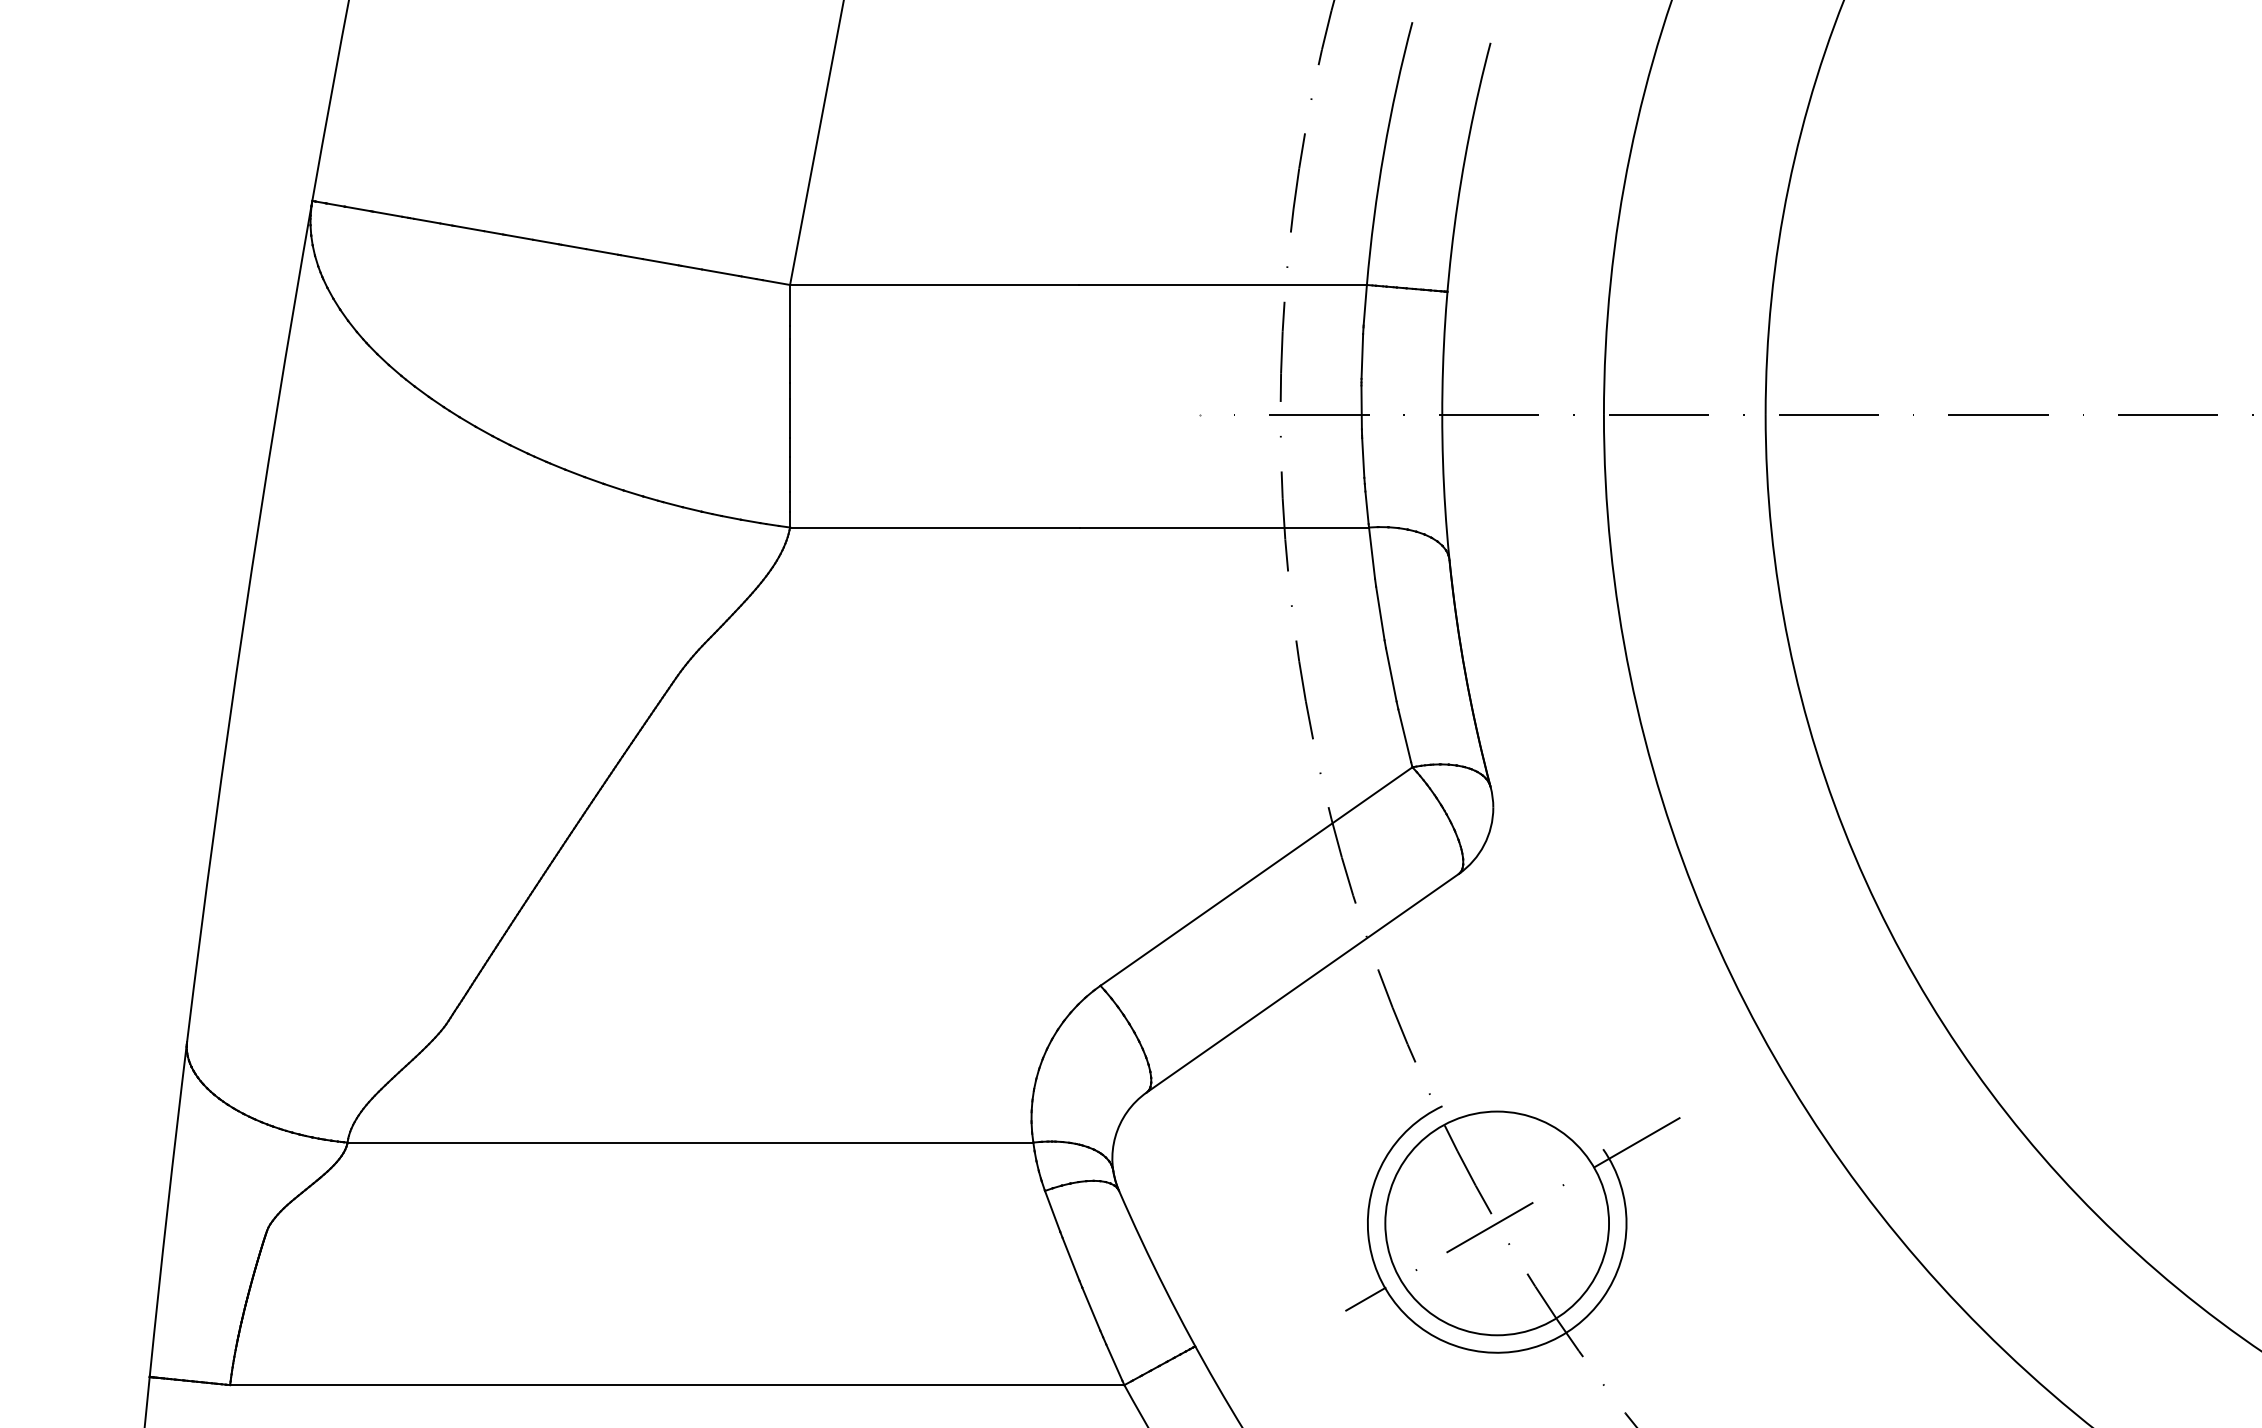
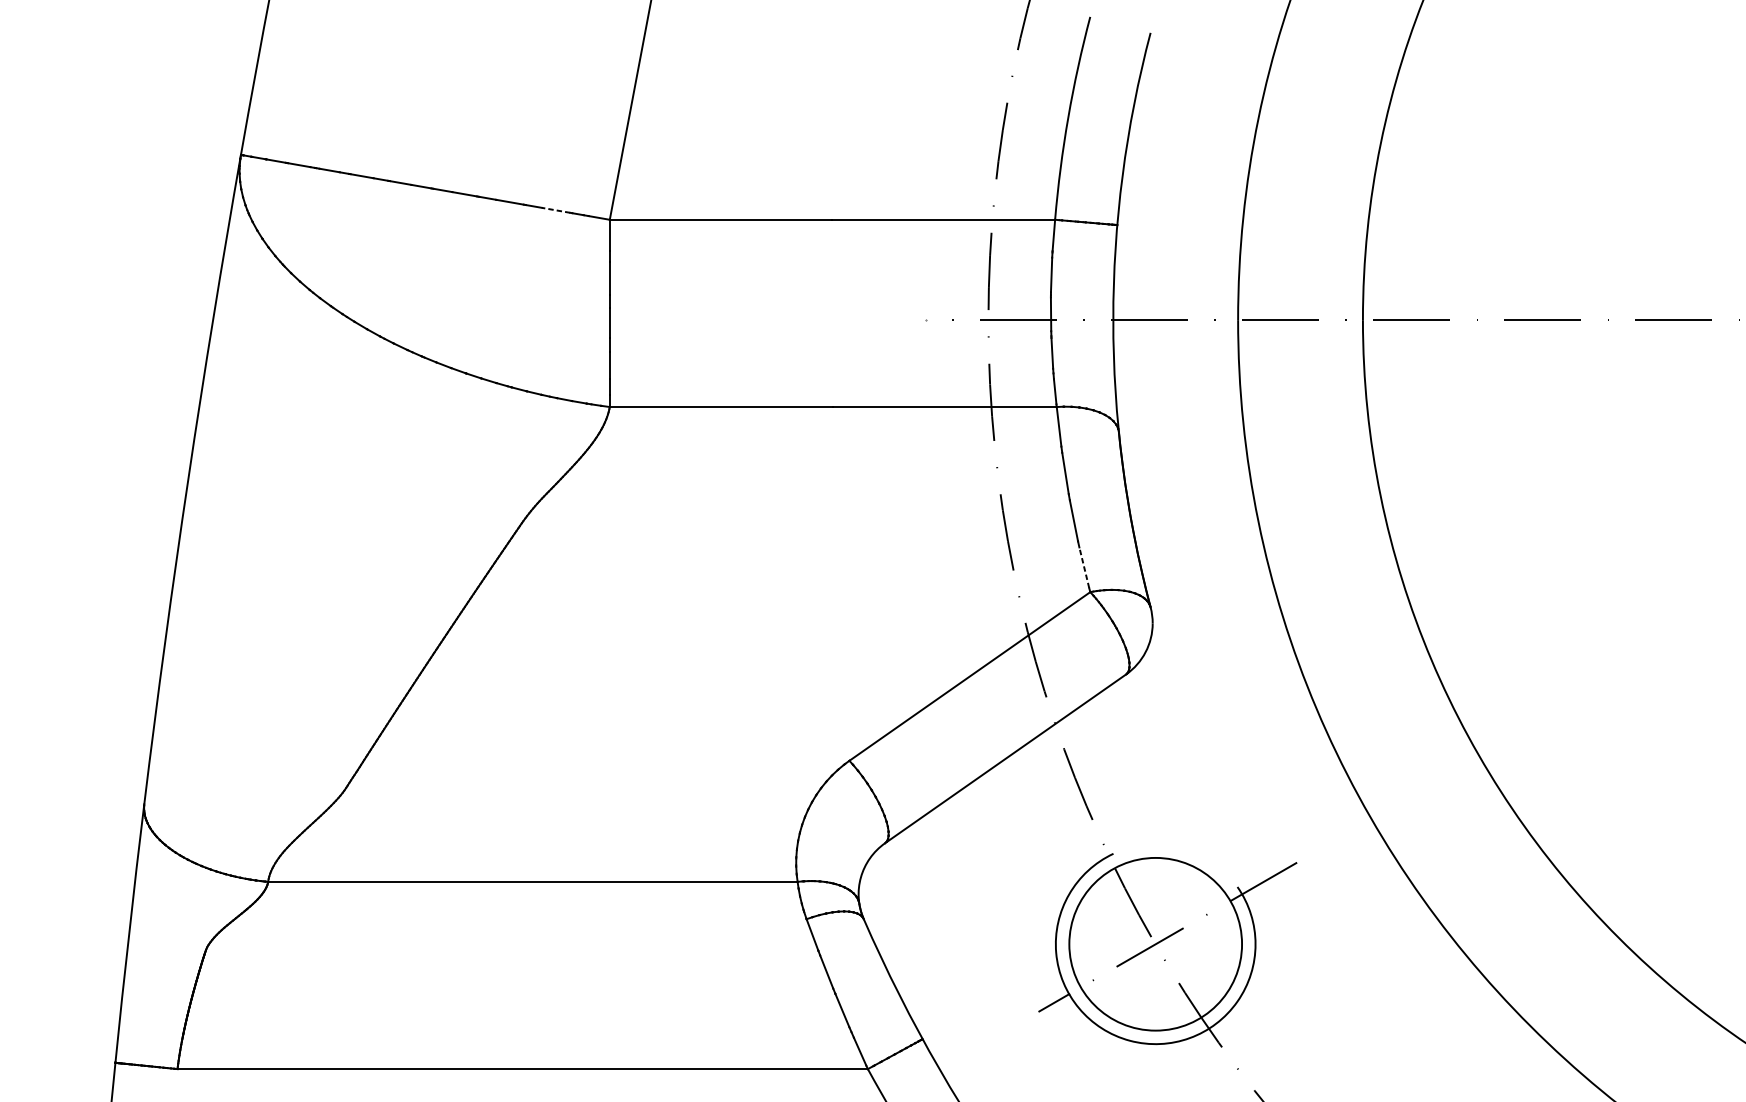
line: (720, 272) -> (556, 210), solid -> dashed
line: (1404, 735) -> (1084, 567), solid -> dashed

